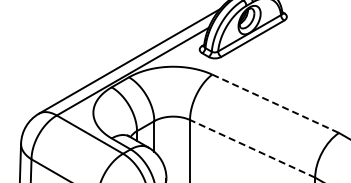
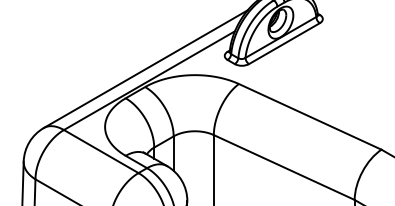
line: (275, 103) -> (310, 116), dashed -> solid
line: (252, 148) -> (284, 167), dashed -> solid

